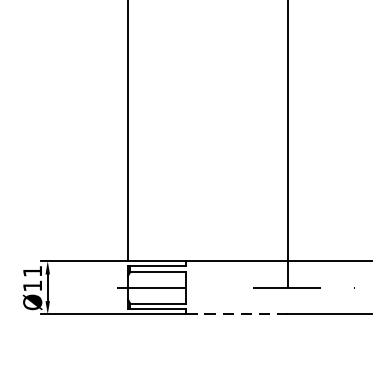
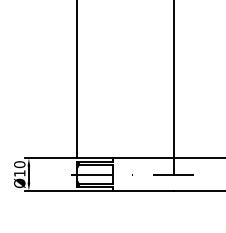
text: (32, 271) -> (19, 164), Ø11 -> Ø10
line: (236, 314) -> (143, 190), dashed -> solid

